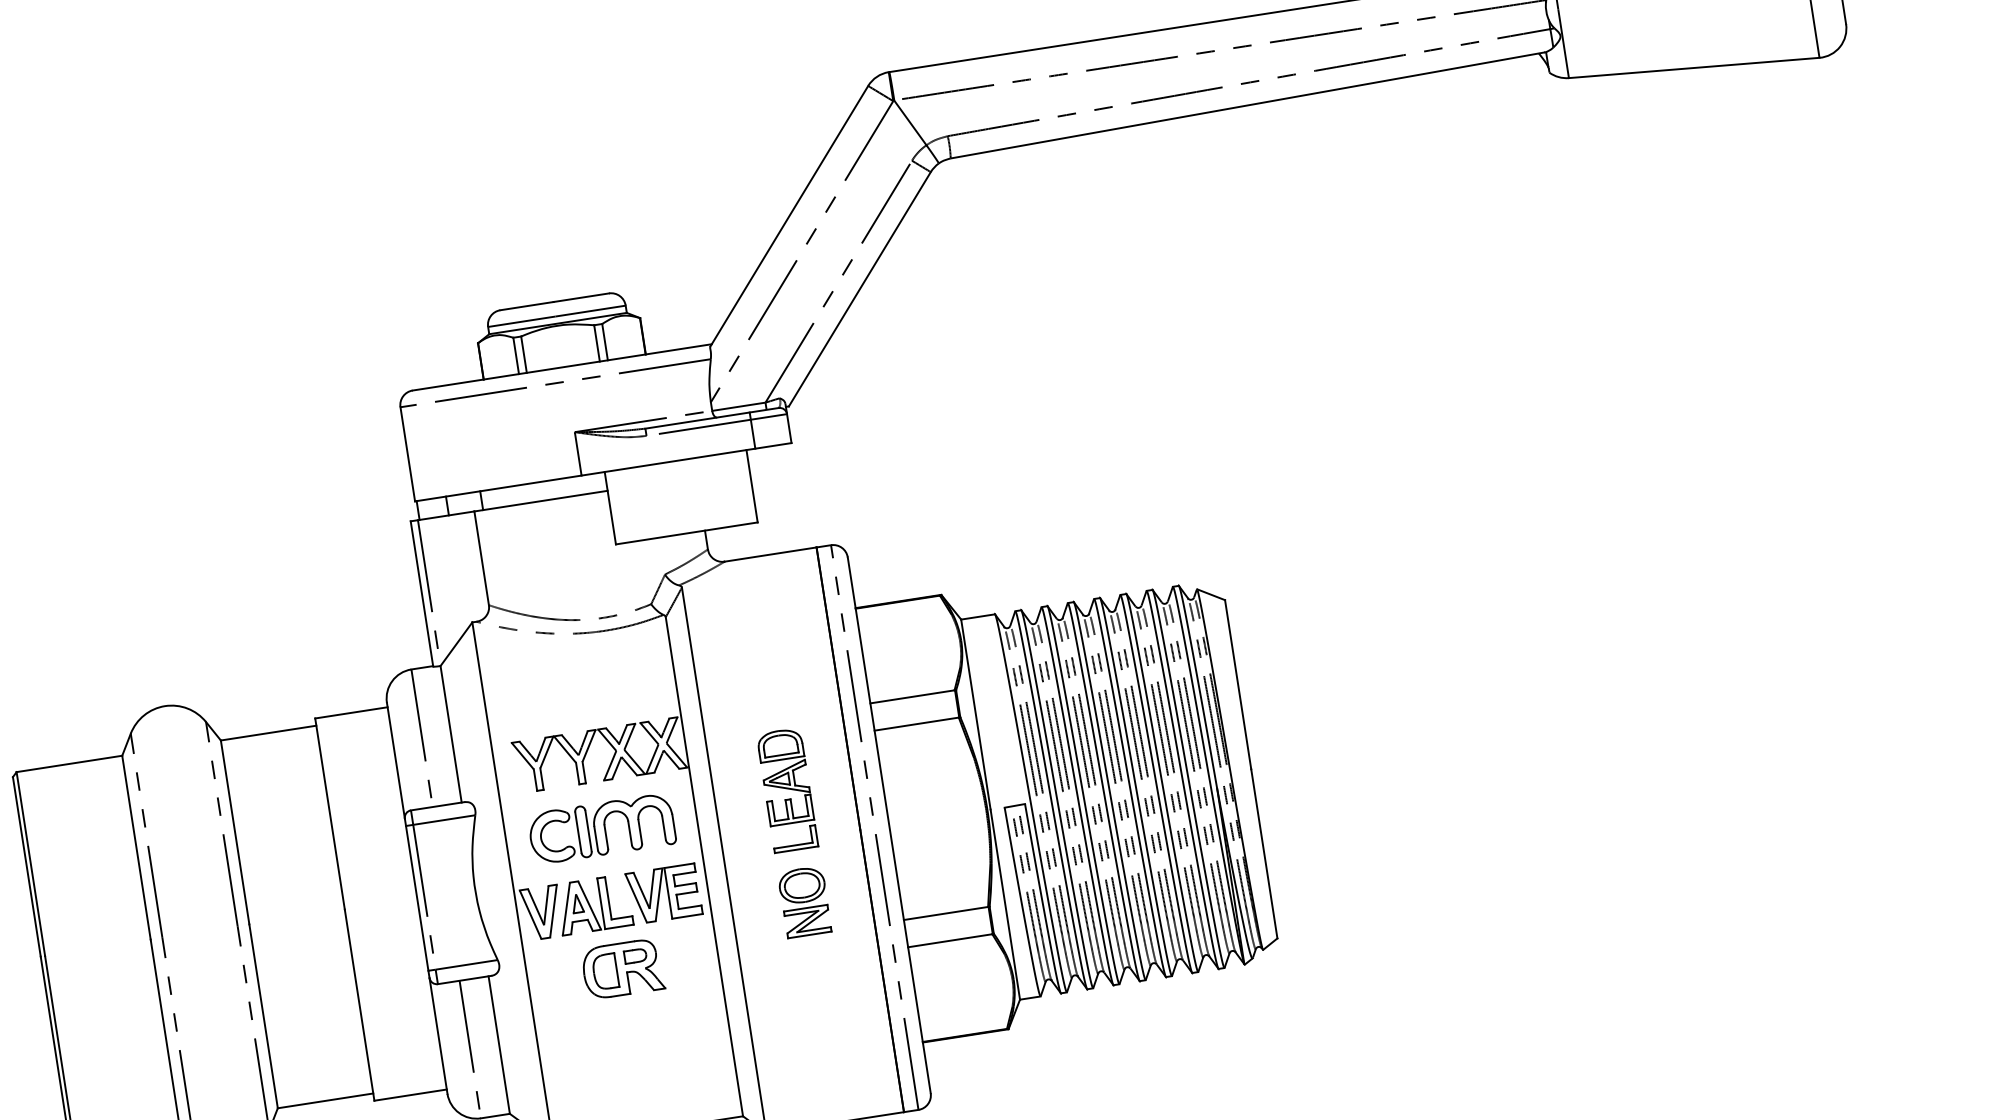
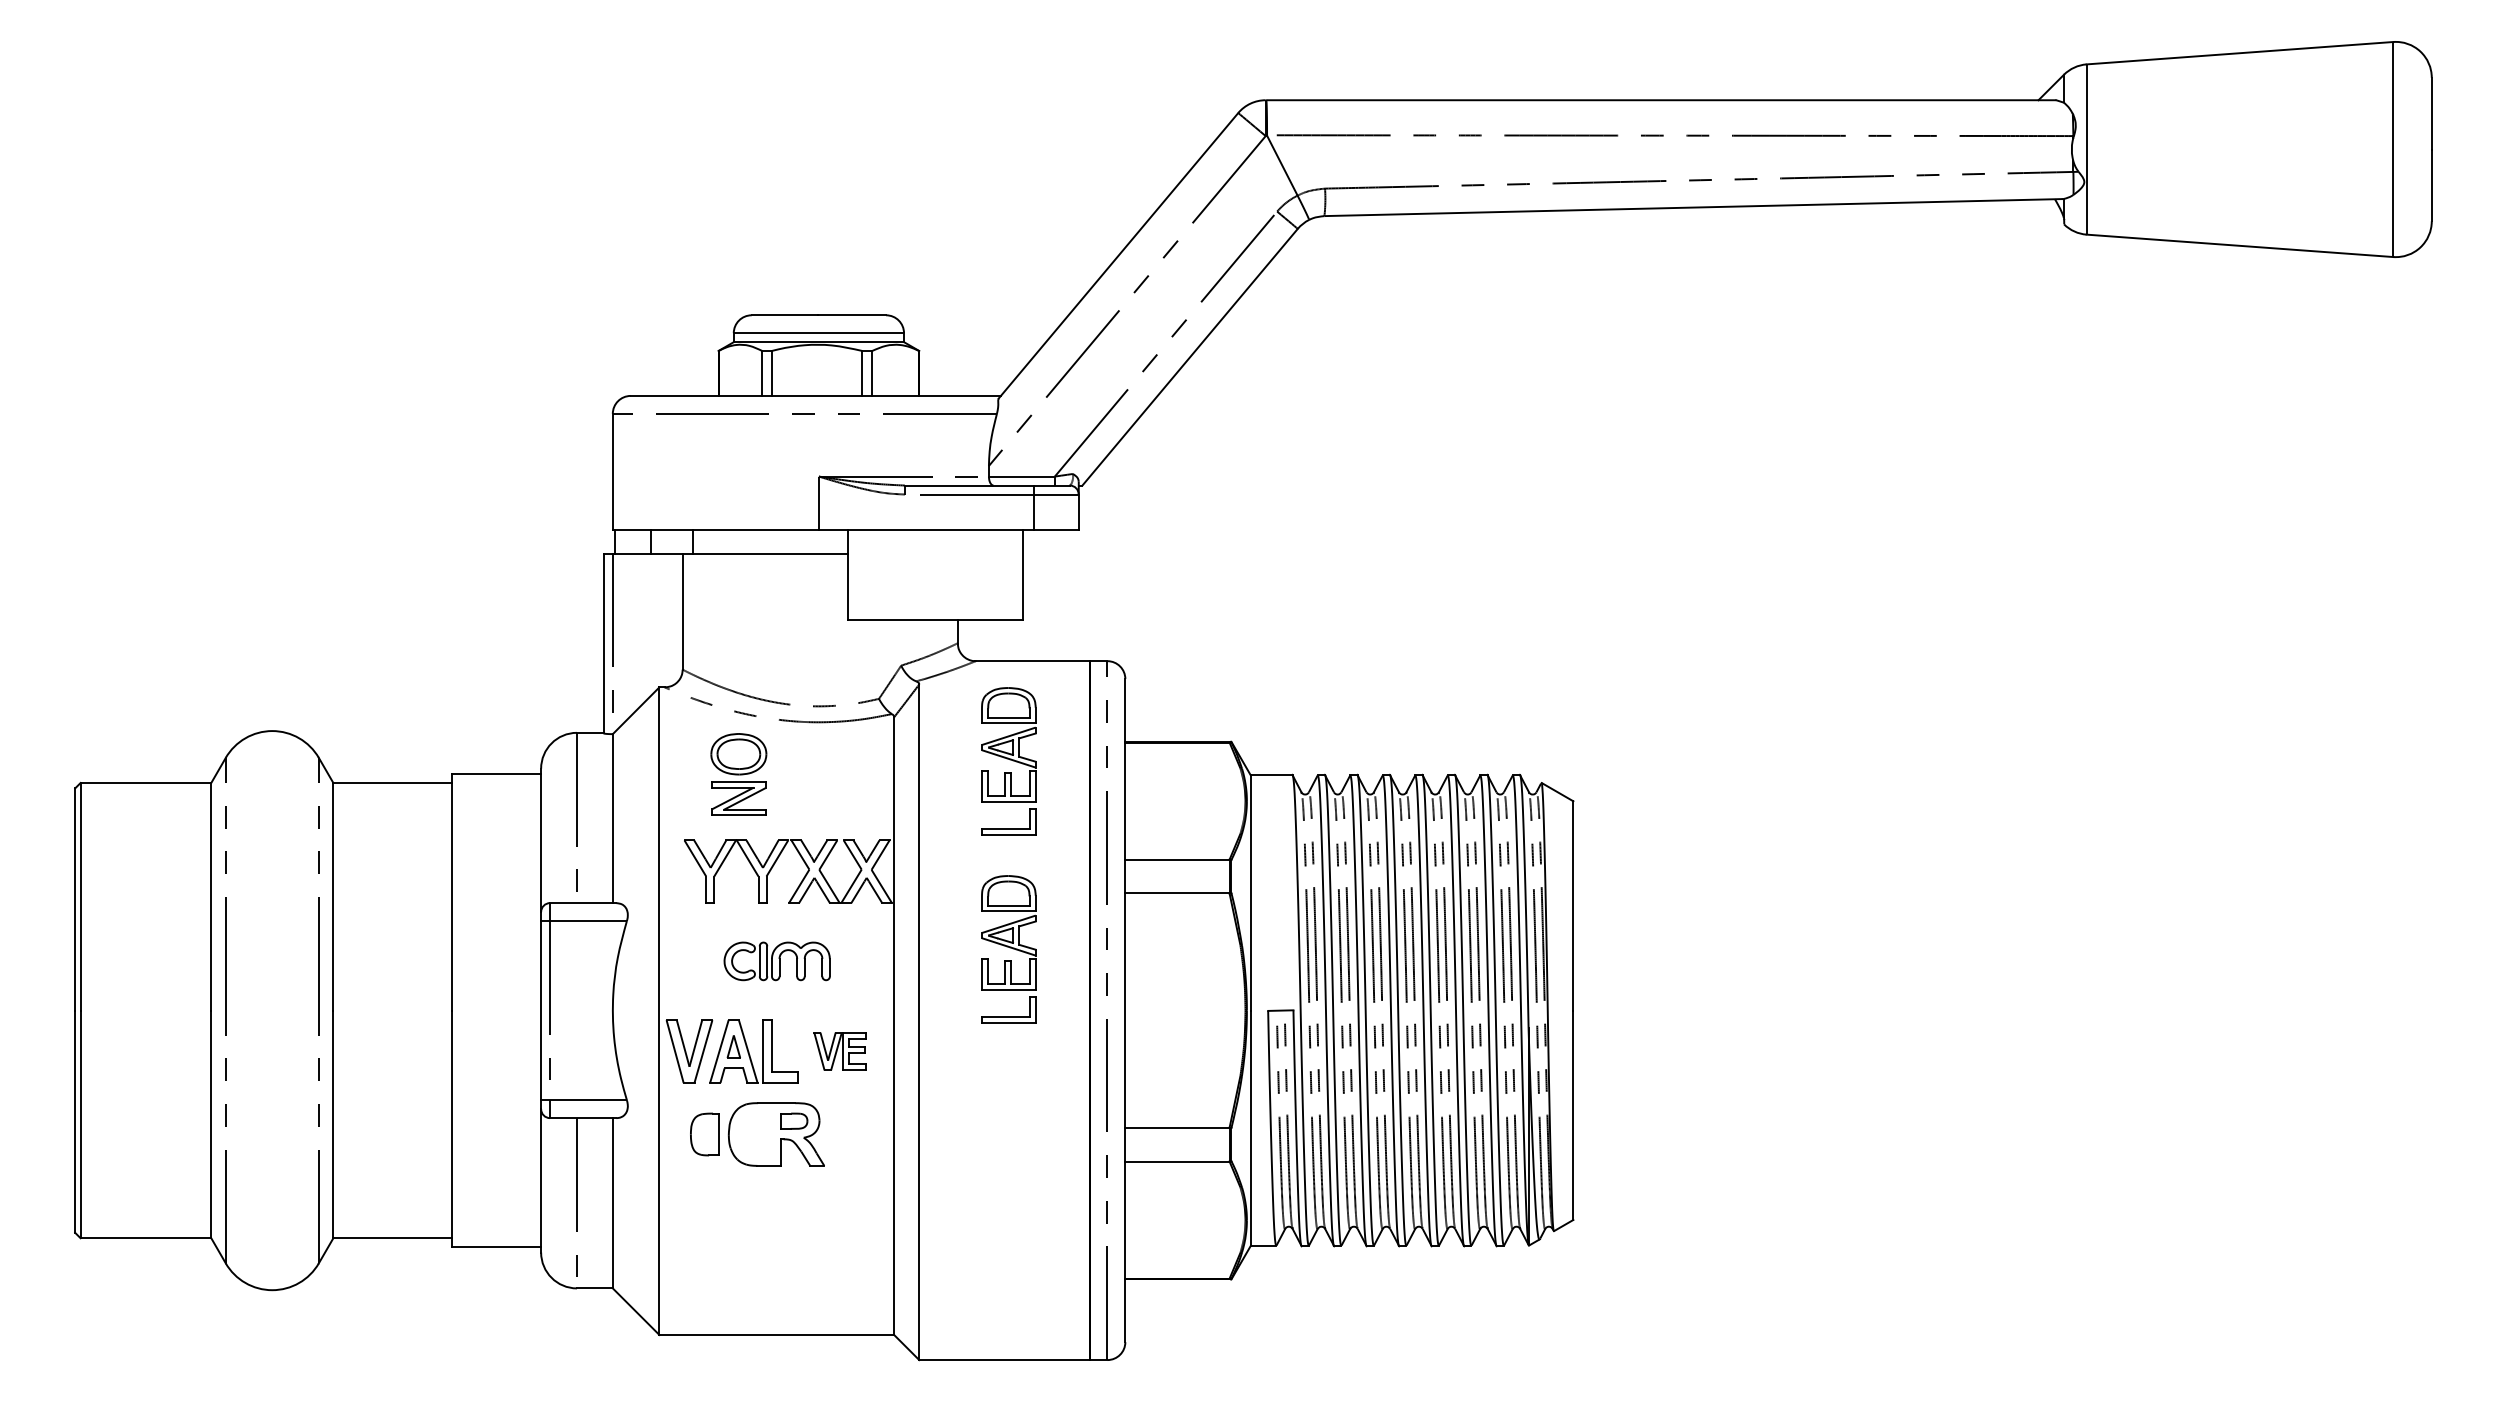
part: (763, 638) -> (1008, 761), added
part: (601, 829) -> (776, 961), size x0.6
part: (663, 894) -> (839, 1051), size x0.6
part: (804, 902) -> (738, 774), moved
part: (605, 971) -> (704, 1134), moved

